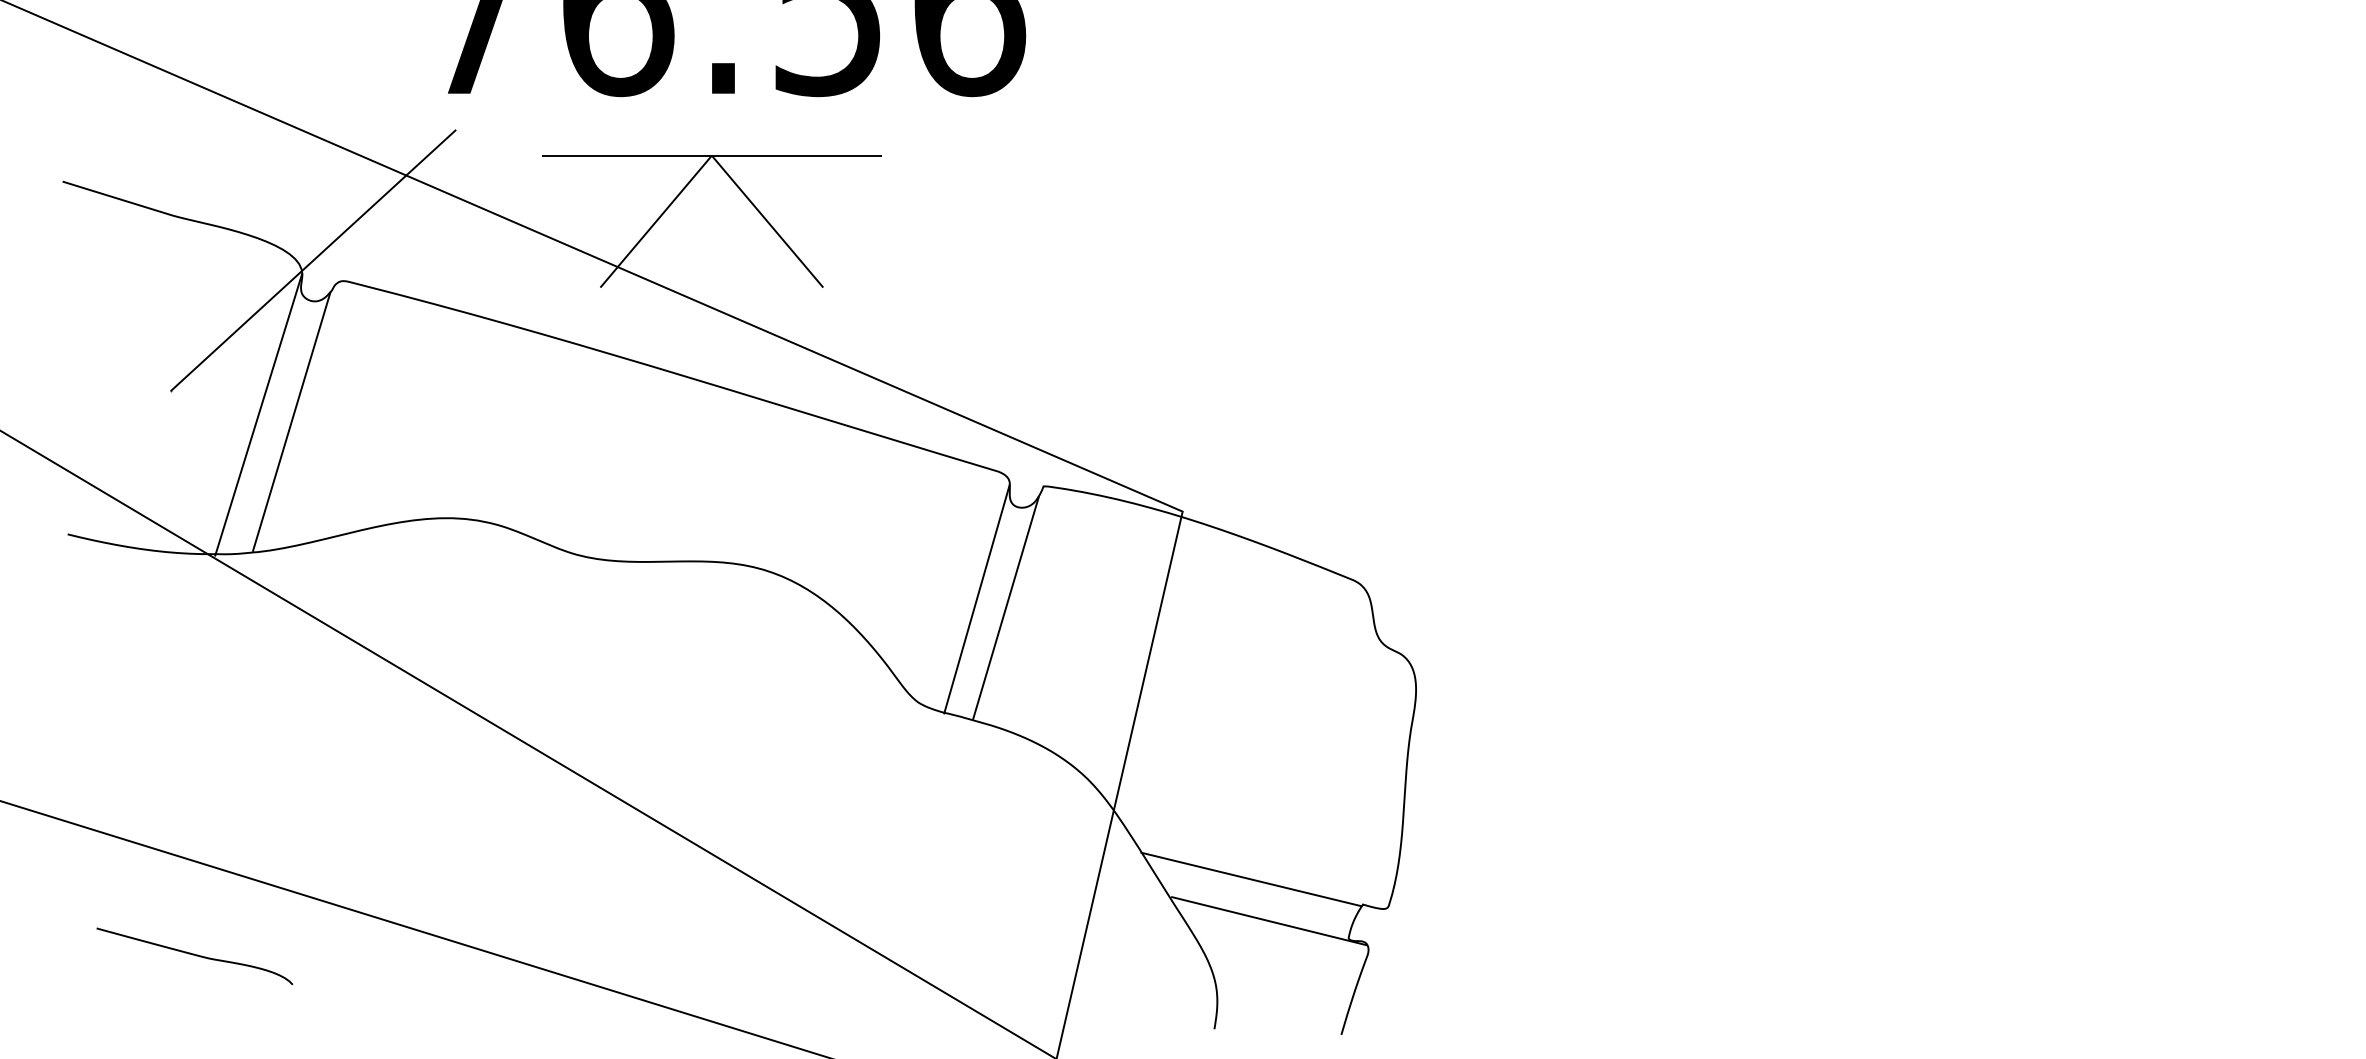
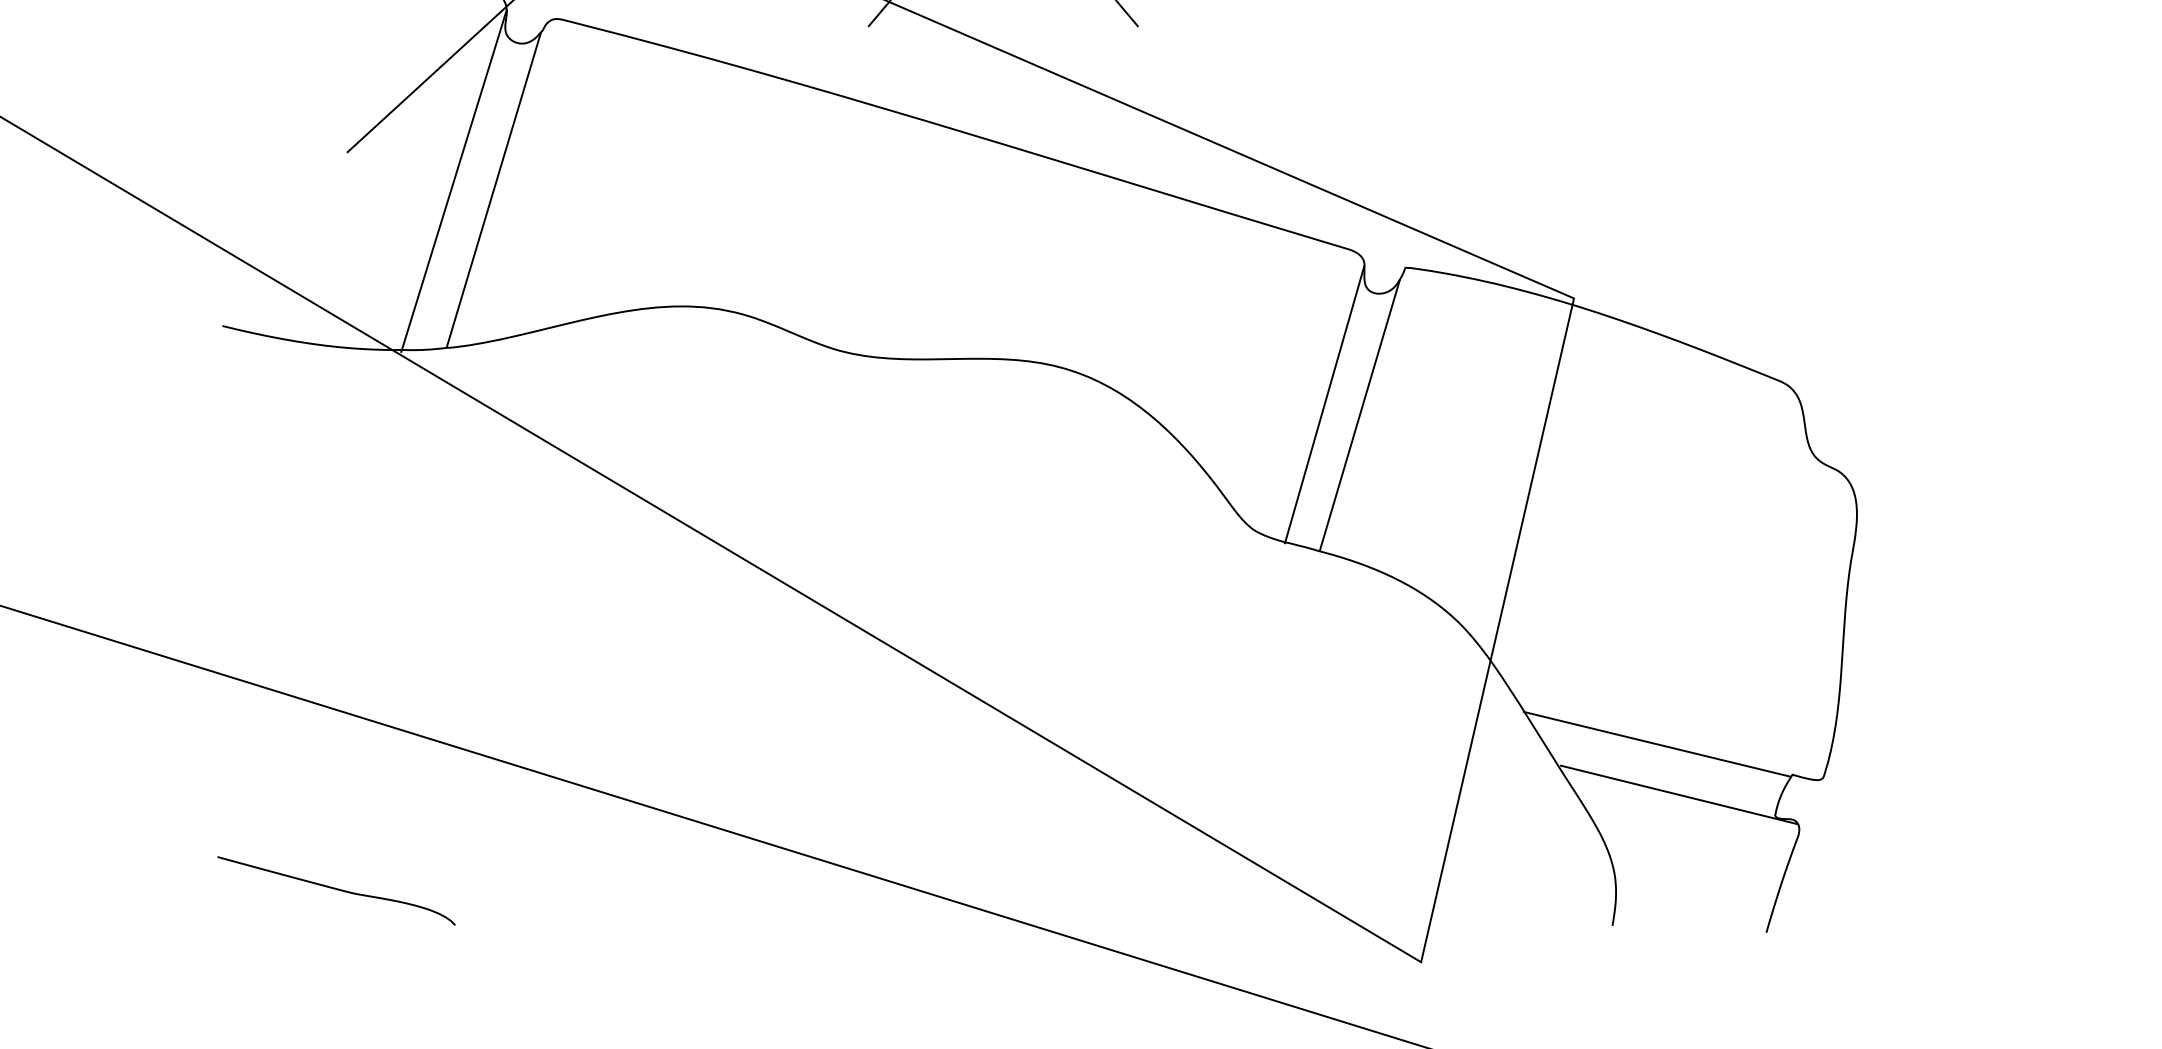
curve: (194, 955) -> (336, 889), moved

